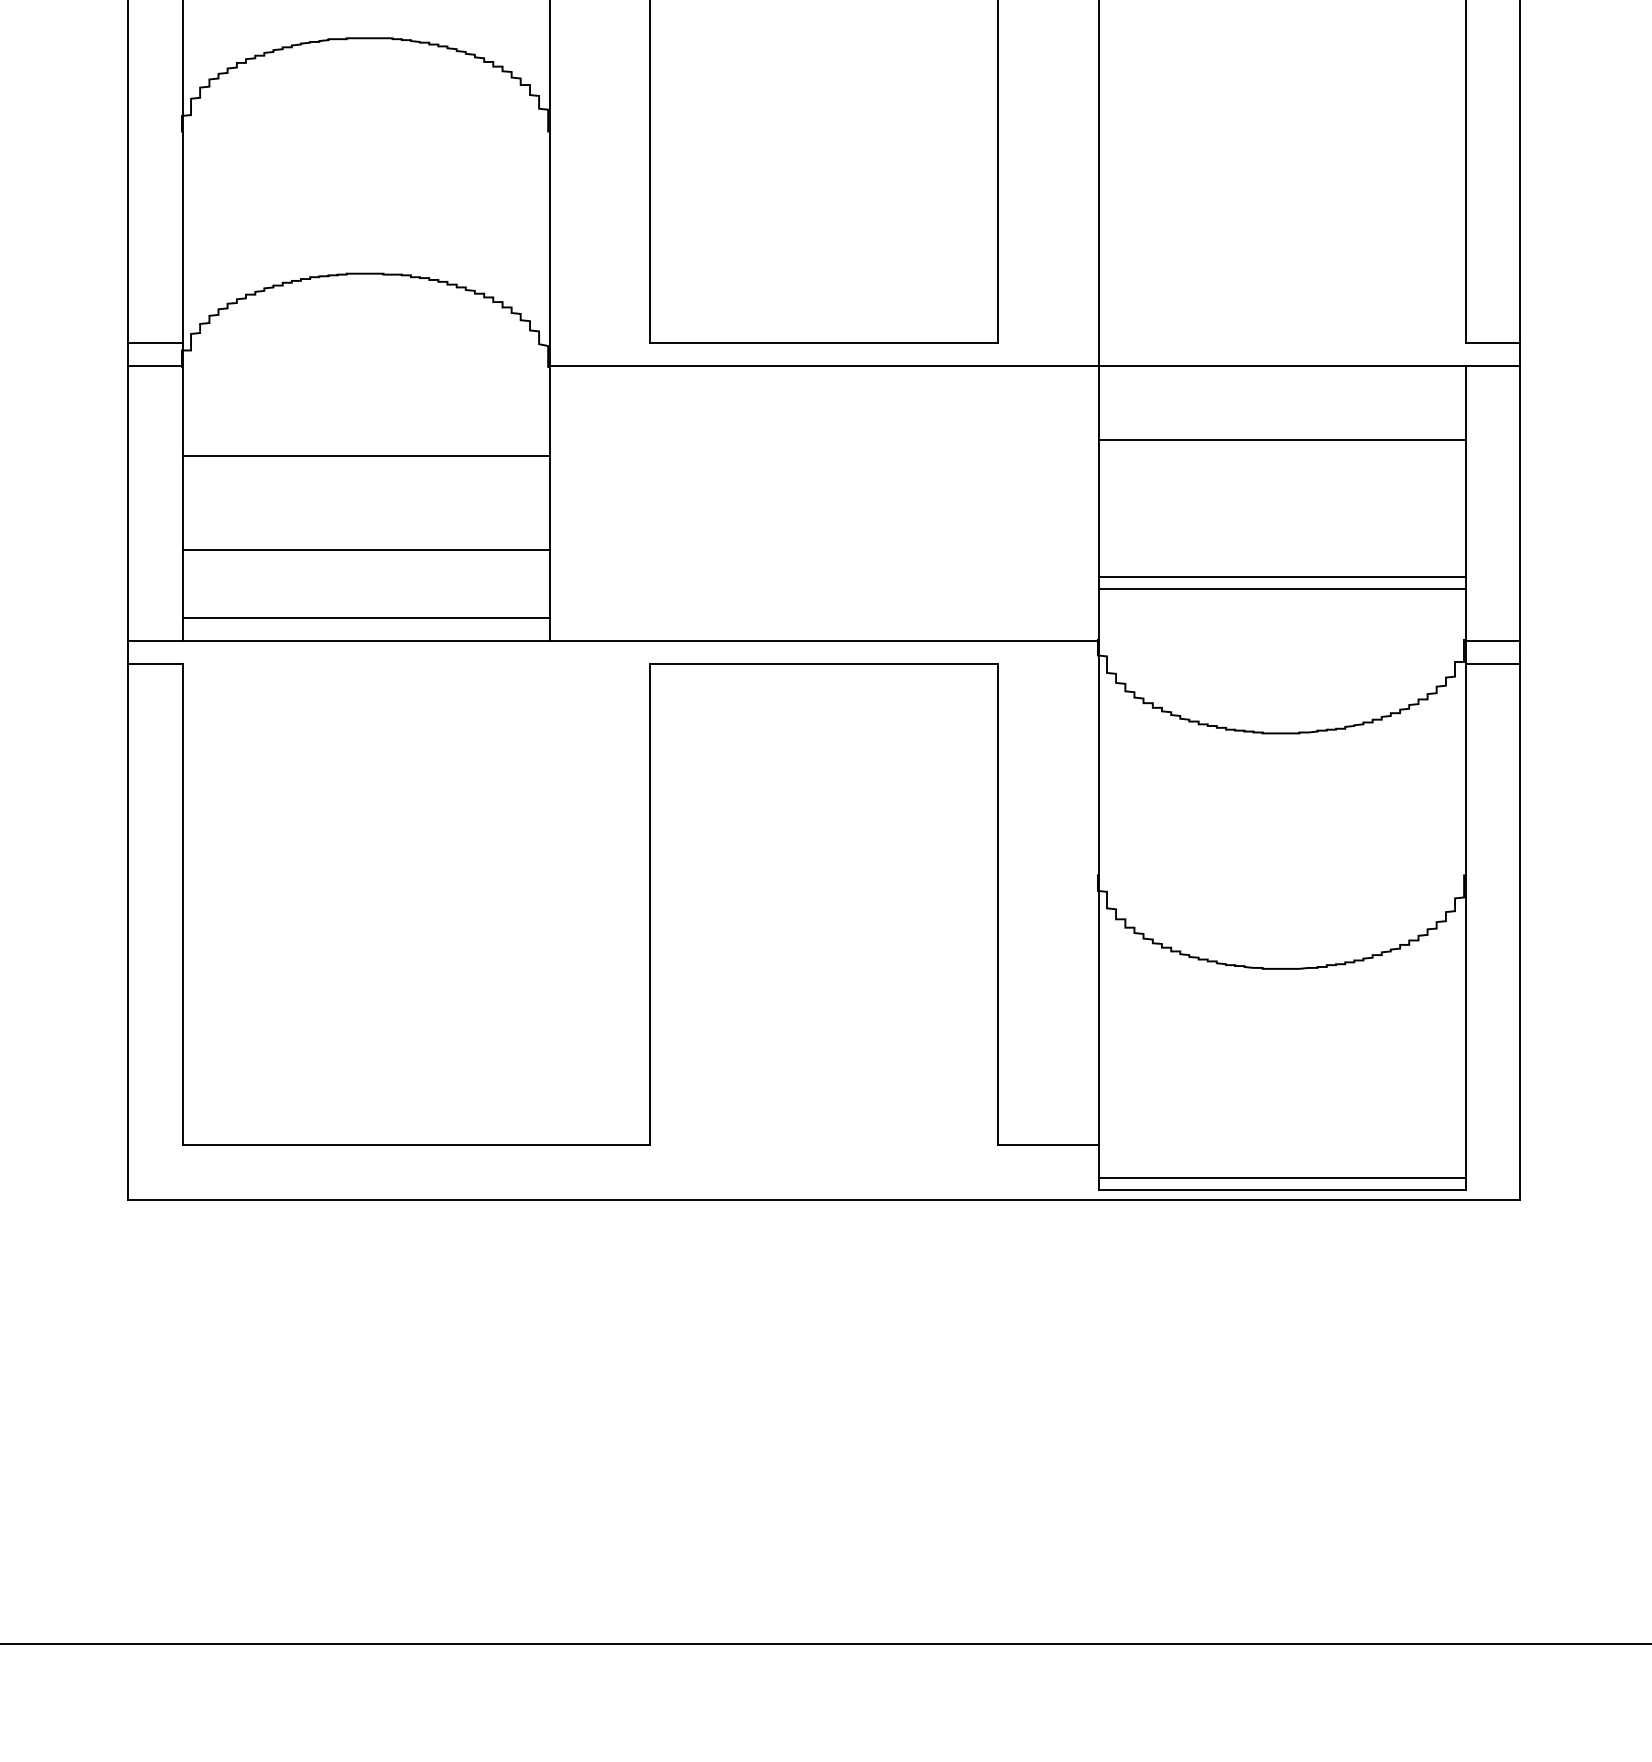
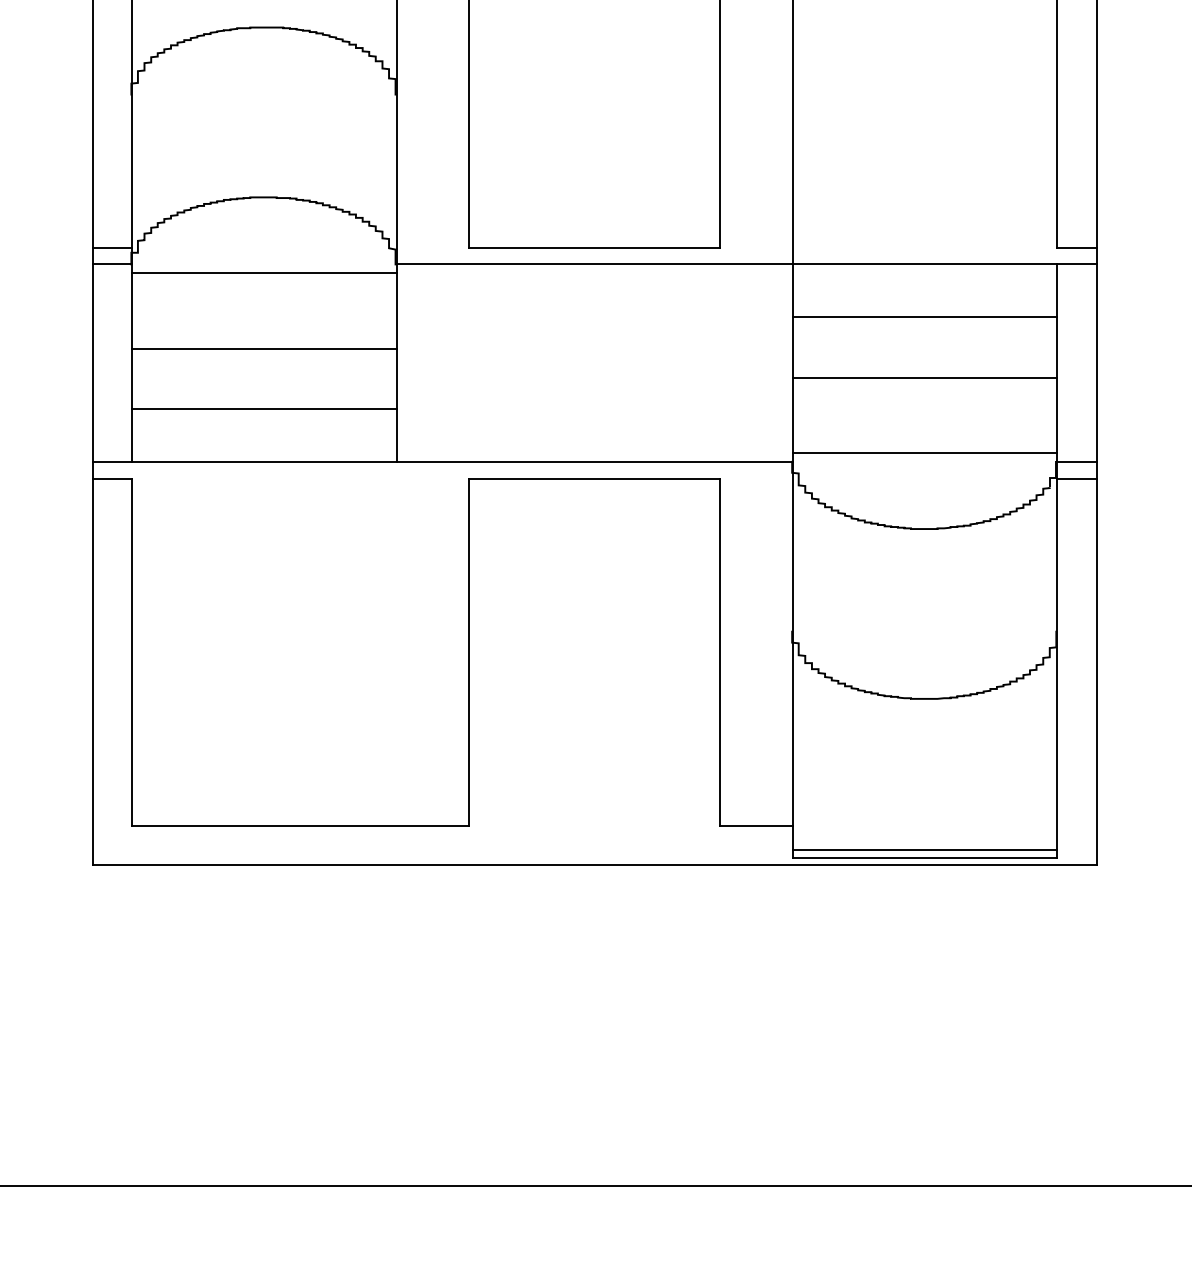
line: (366, 455) -> (264, 272), moved
line: (366, 550) -> (264, 348), moved
line: (1282, 577) -> (925, 453), moved
line: (1282, 588) -> (925, 377), moved
line: (366, 617) -> (264, 408), moved

